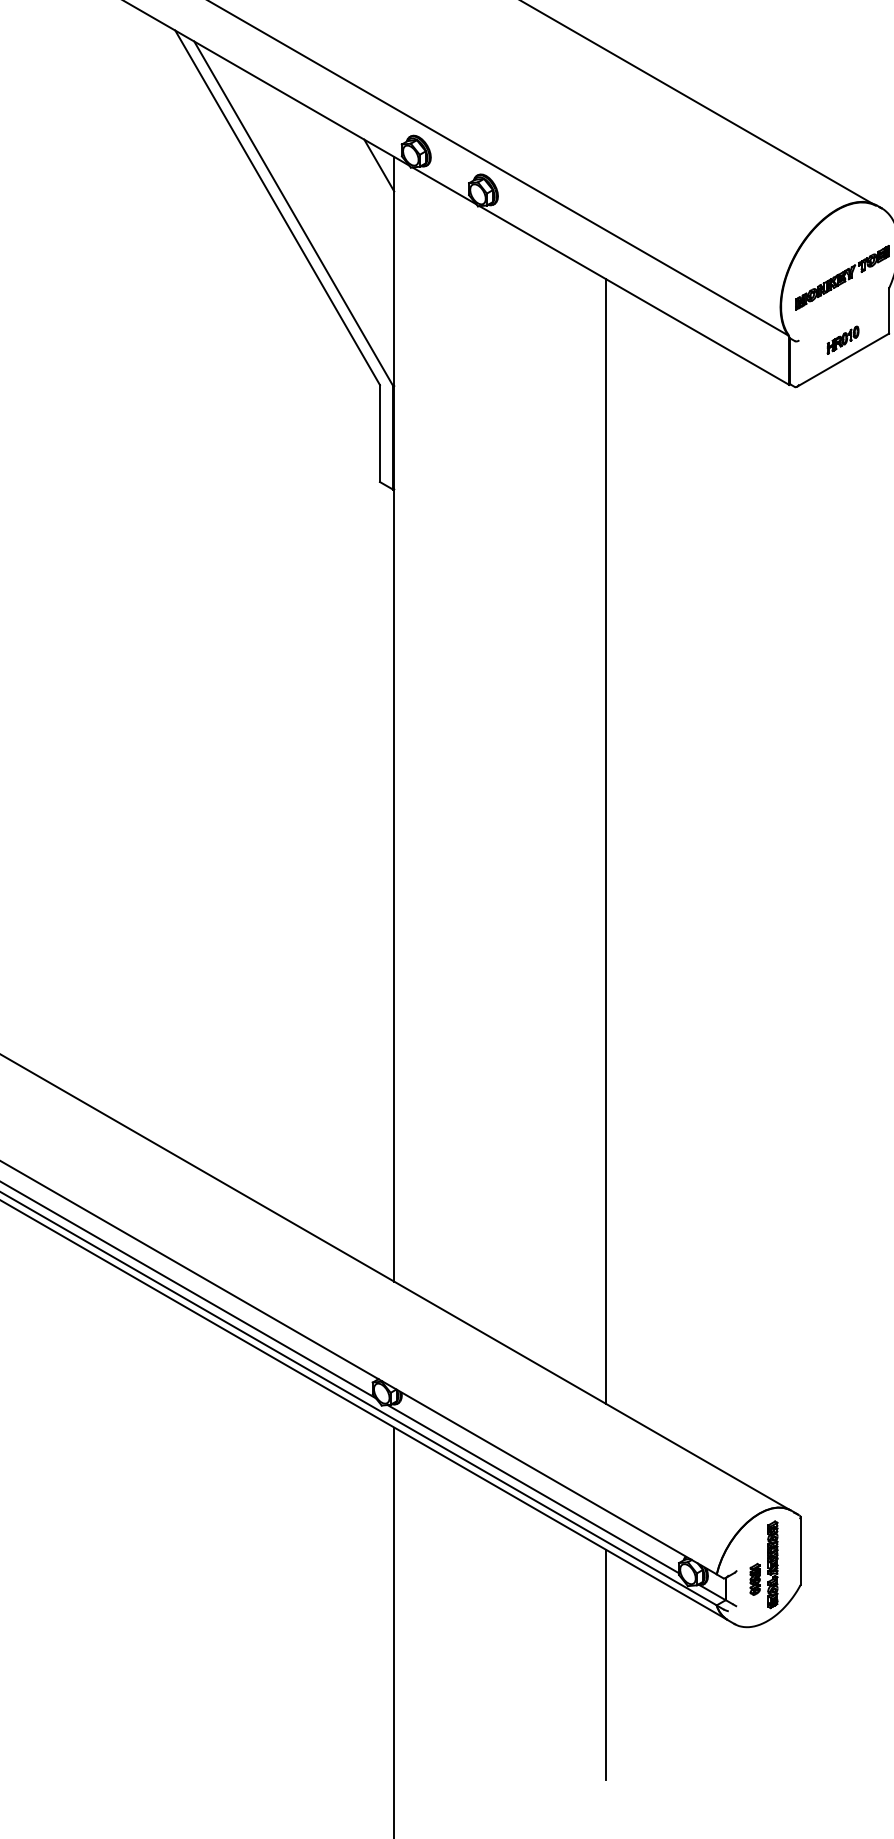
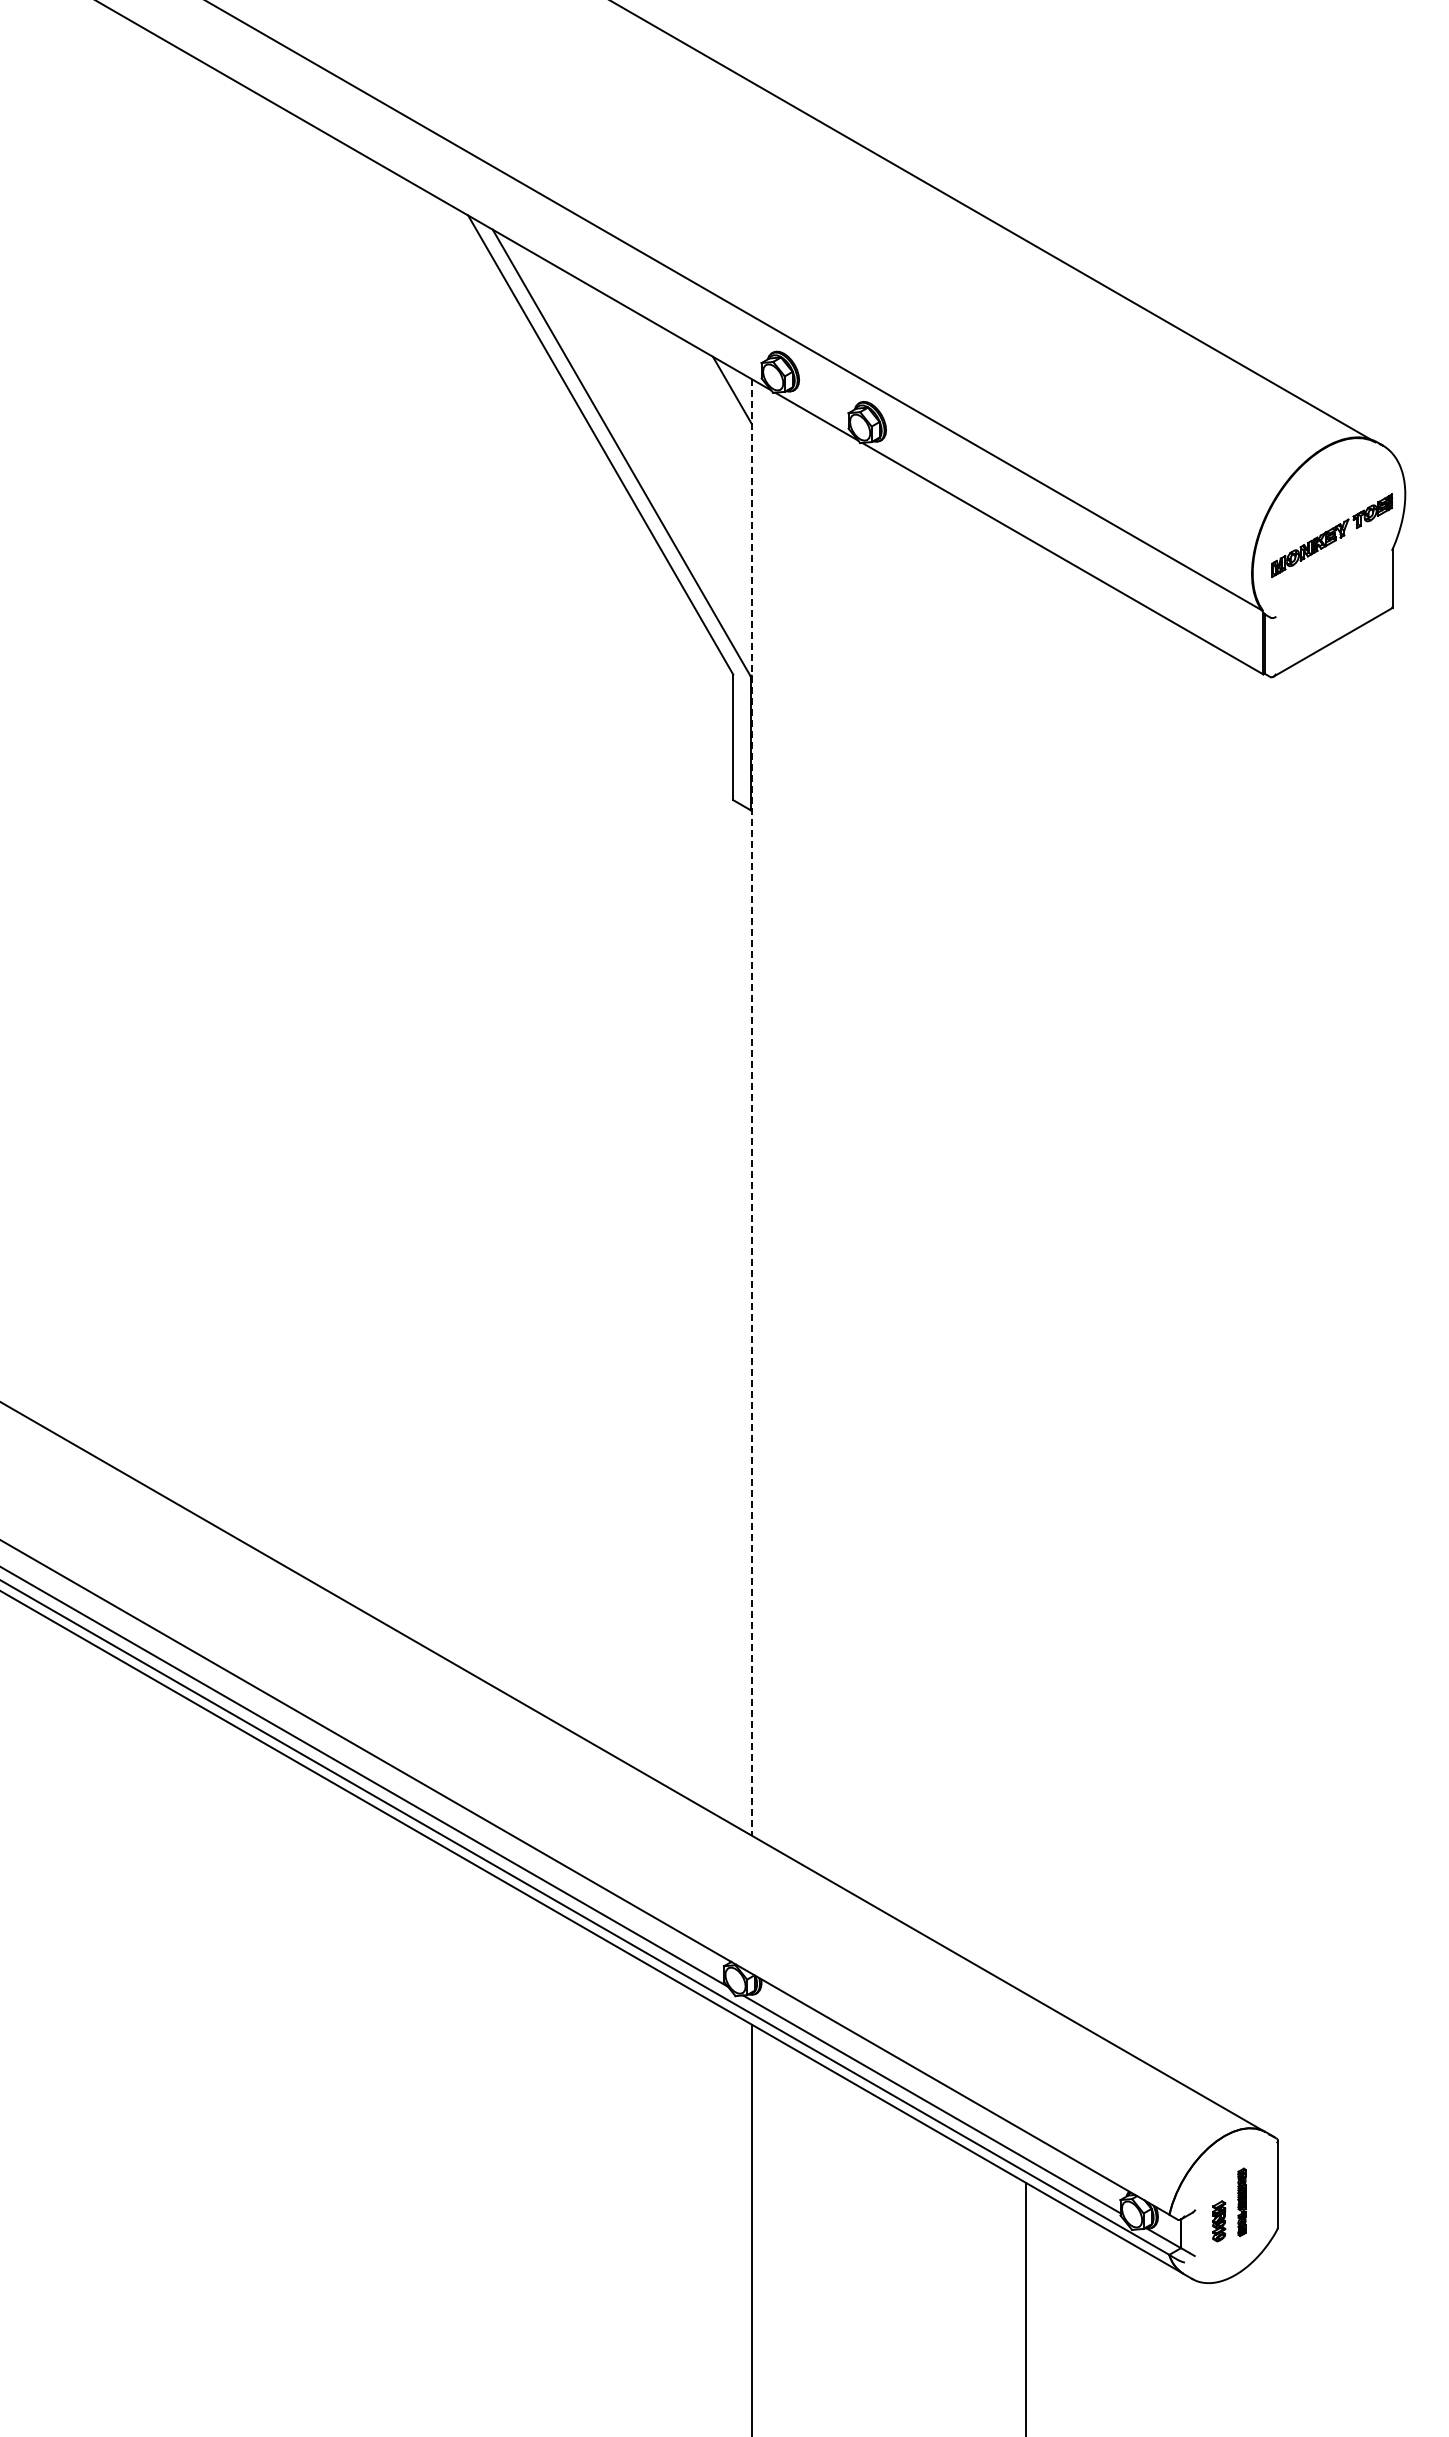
part: (842, 340) -> (1332, 616), removed
line: (394, 719) -> (751, 1107), solid -> dashed
line: (606, 841) -> (1026, 1265), removed
part: (772, 1564) -> (1241, 2202), size x0.6

